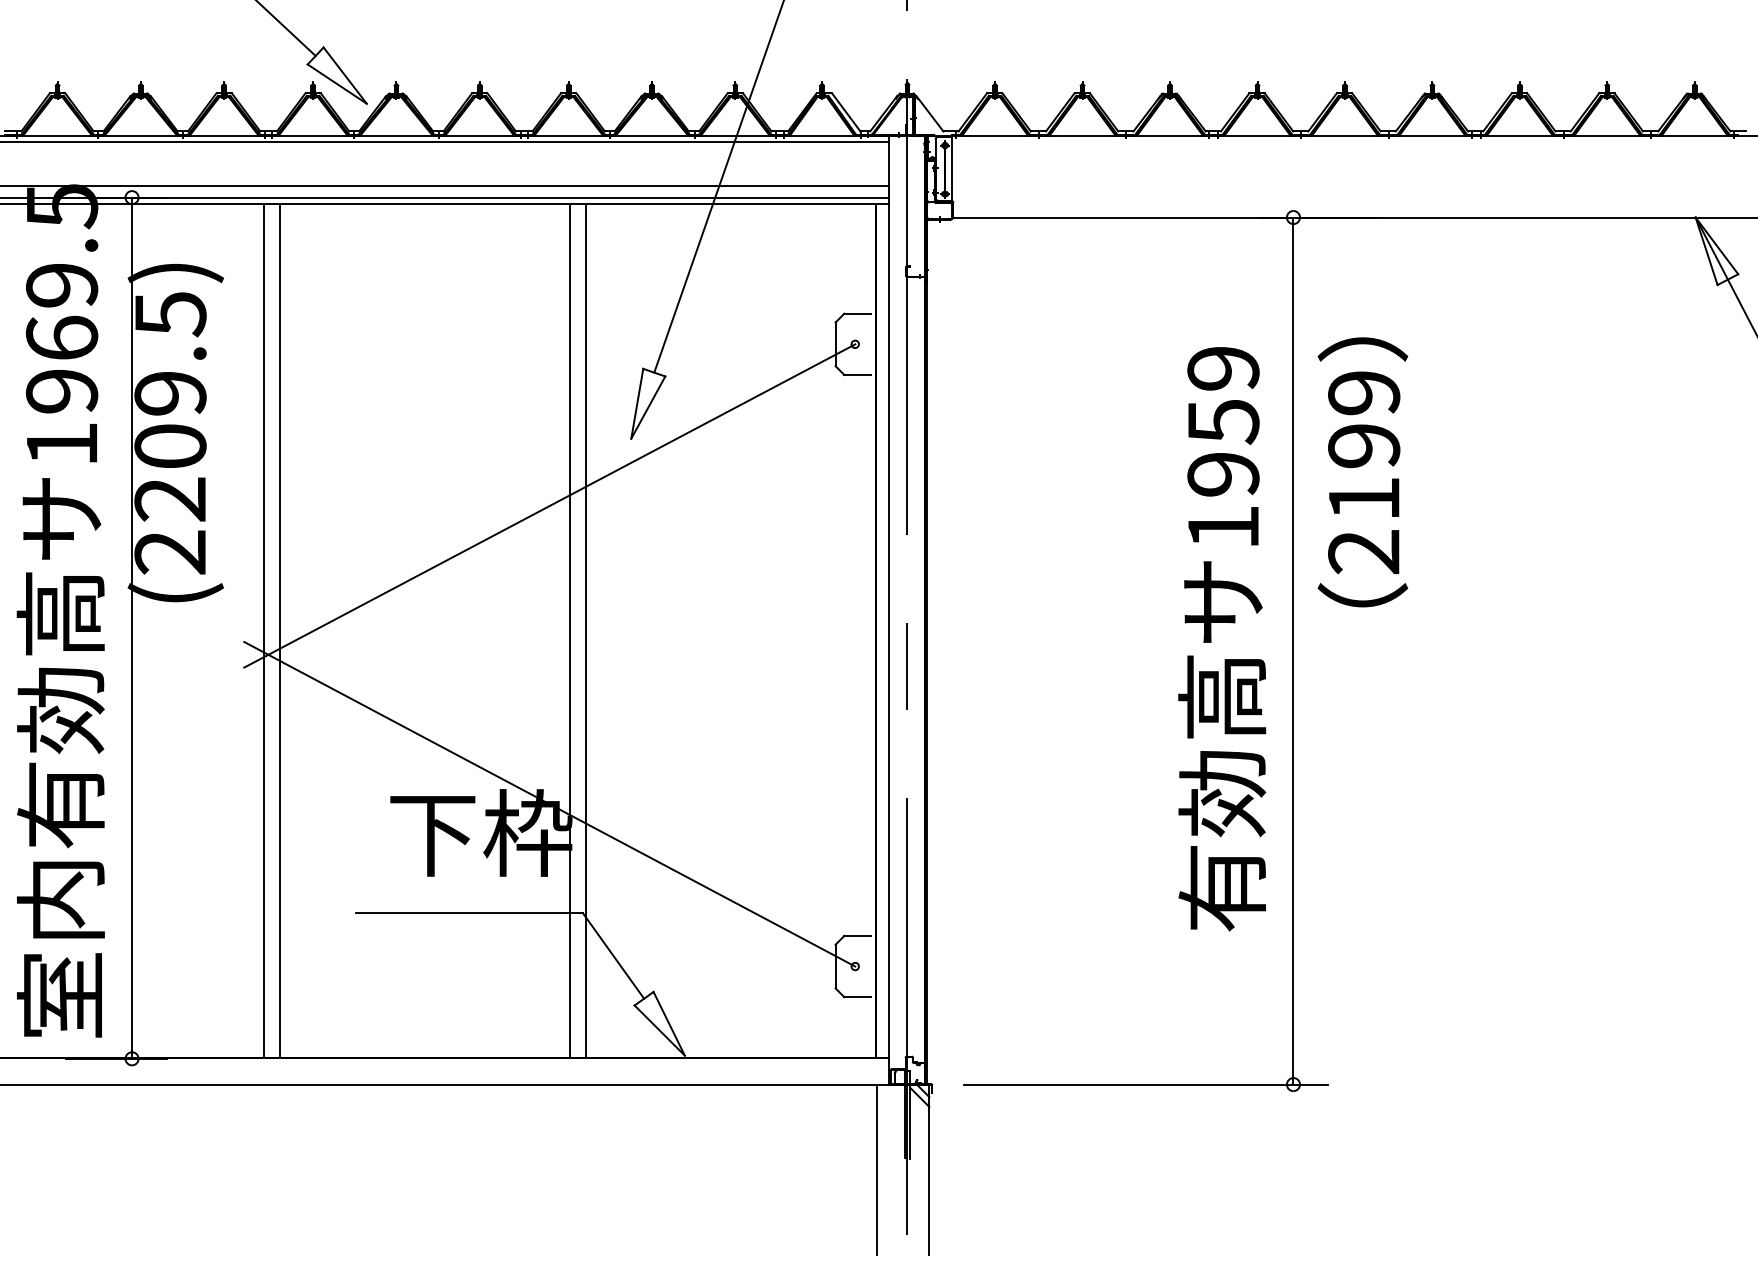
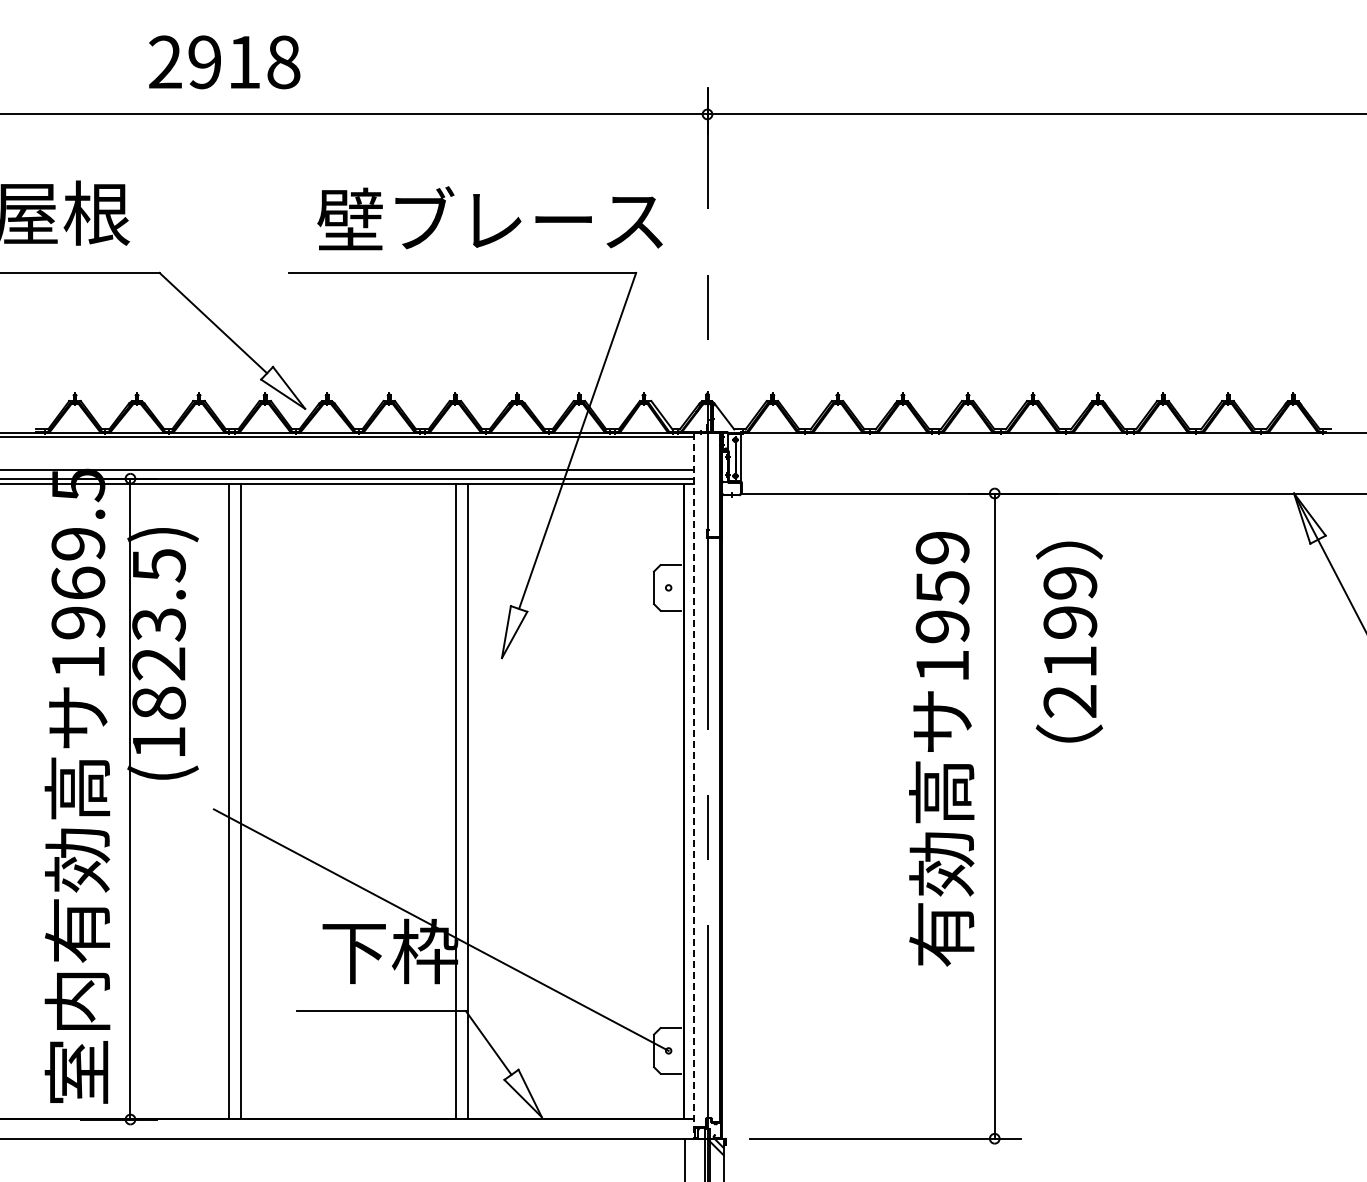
text: (1361, 471) -> (1068, 641), moved
text: (169, 472) -> (158, 683), (2209.5) -> (1823.5)
line: (548, 505) -> (440, 707), removed
line: (888, 609) -> (693, 785), solid -> dashed
text: (1221, 639) -> (941, 749), moved

